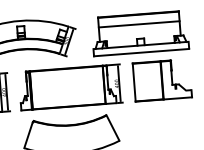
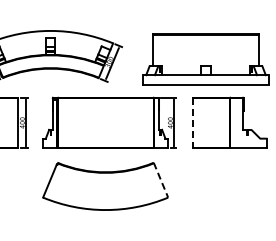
line: (139, 24) -> (205, 47), removed
line: (134, 82) -> (193, 123), solid -> dashed
line: (112, 128) -> (160, 180), solid -> dashed

